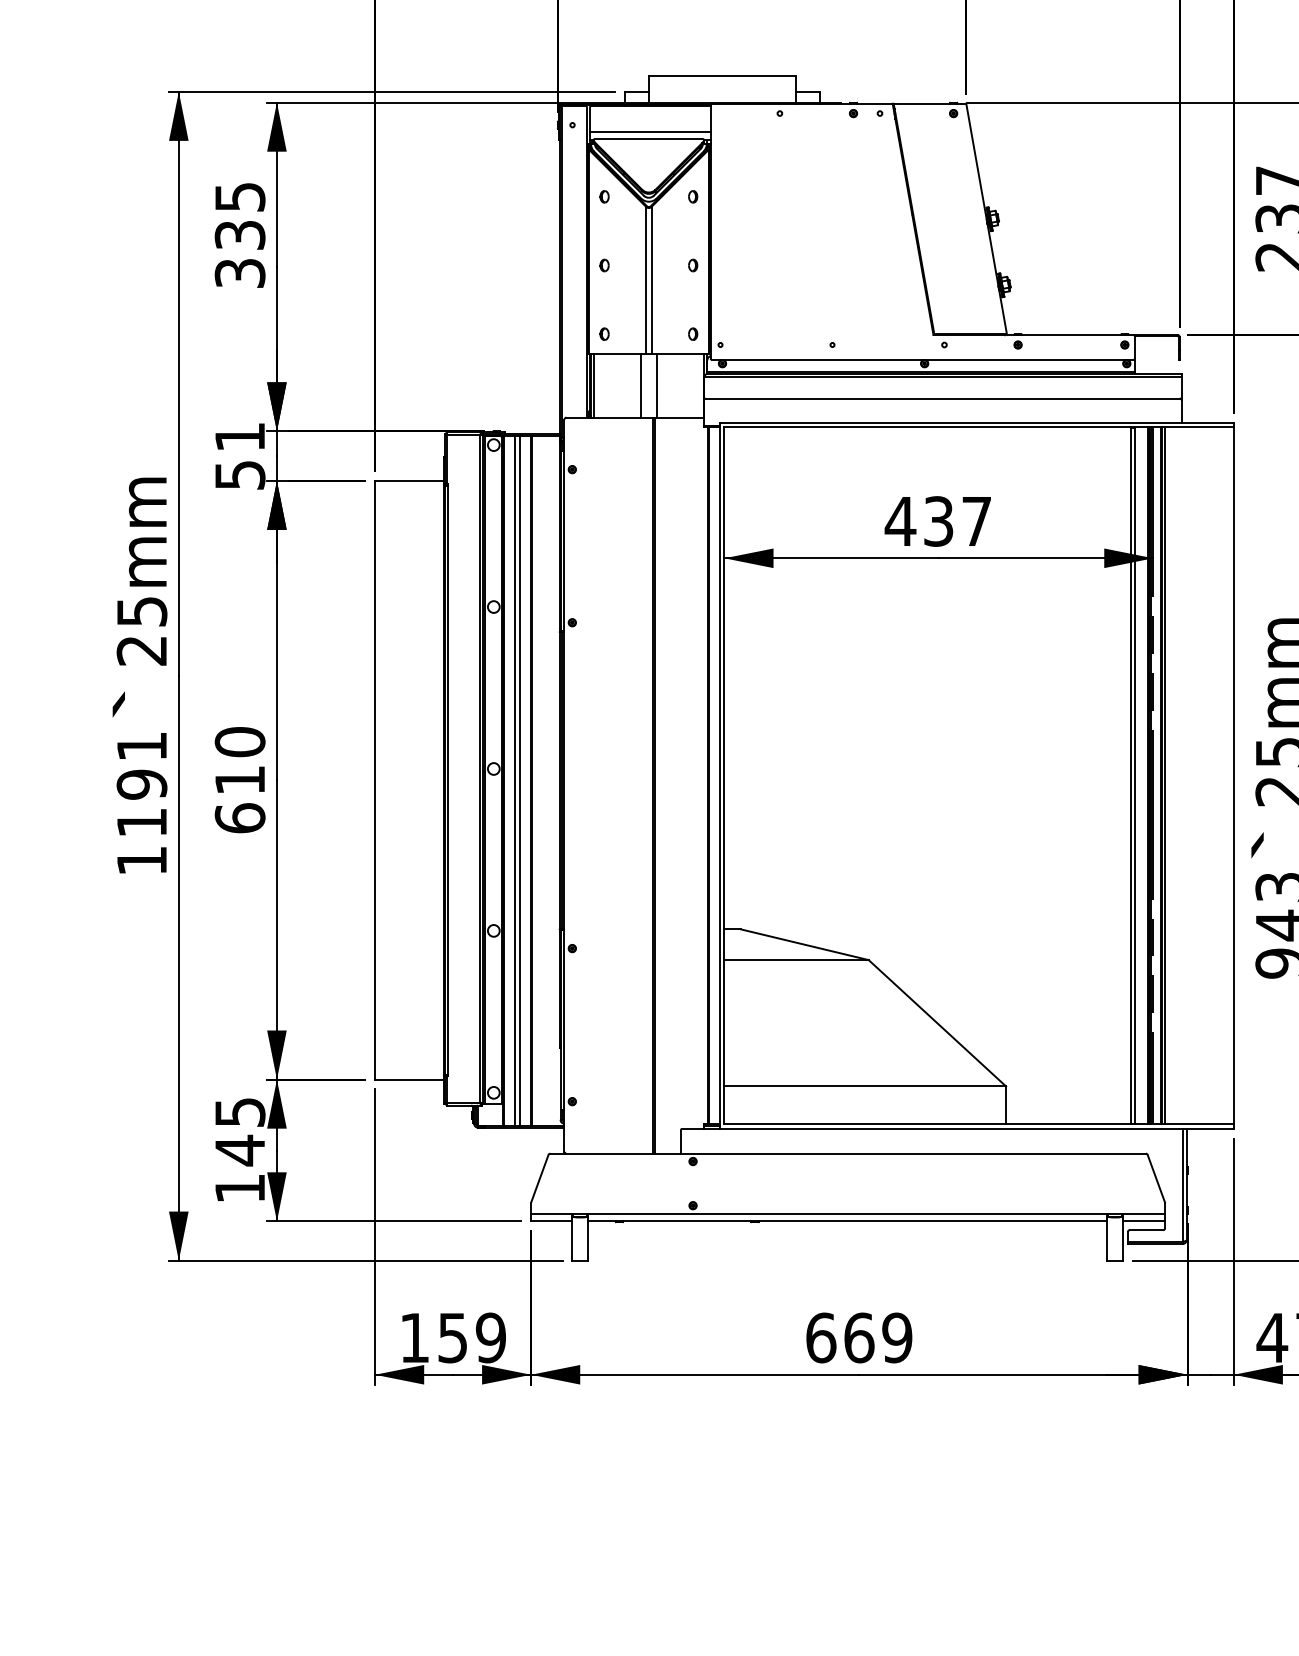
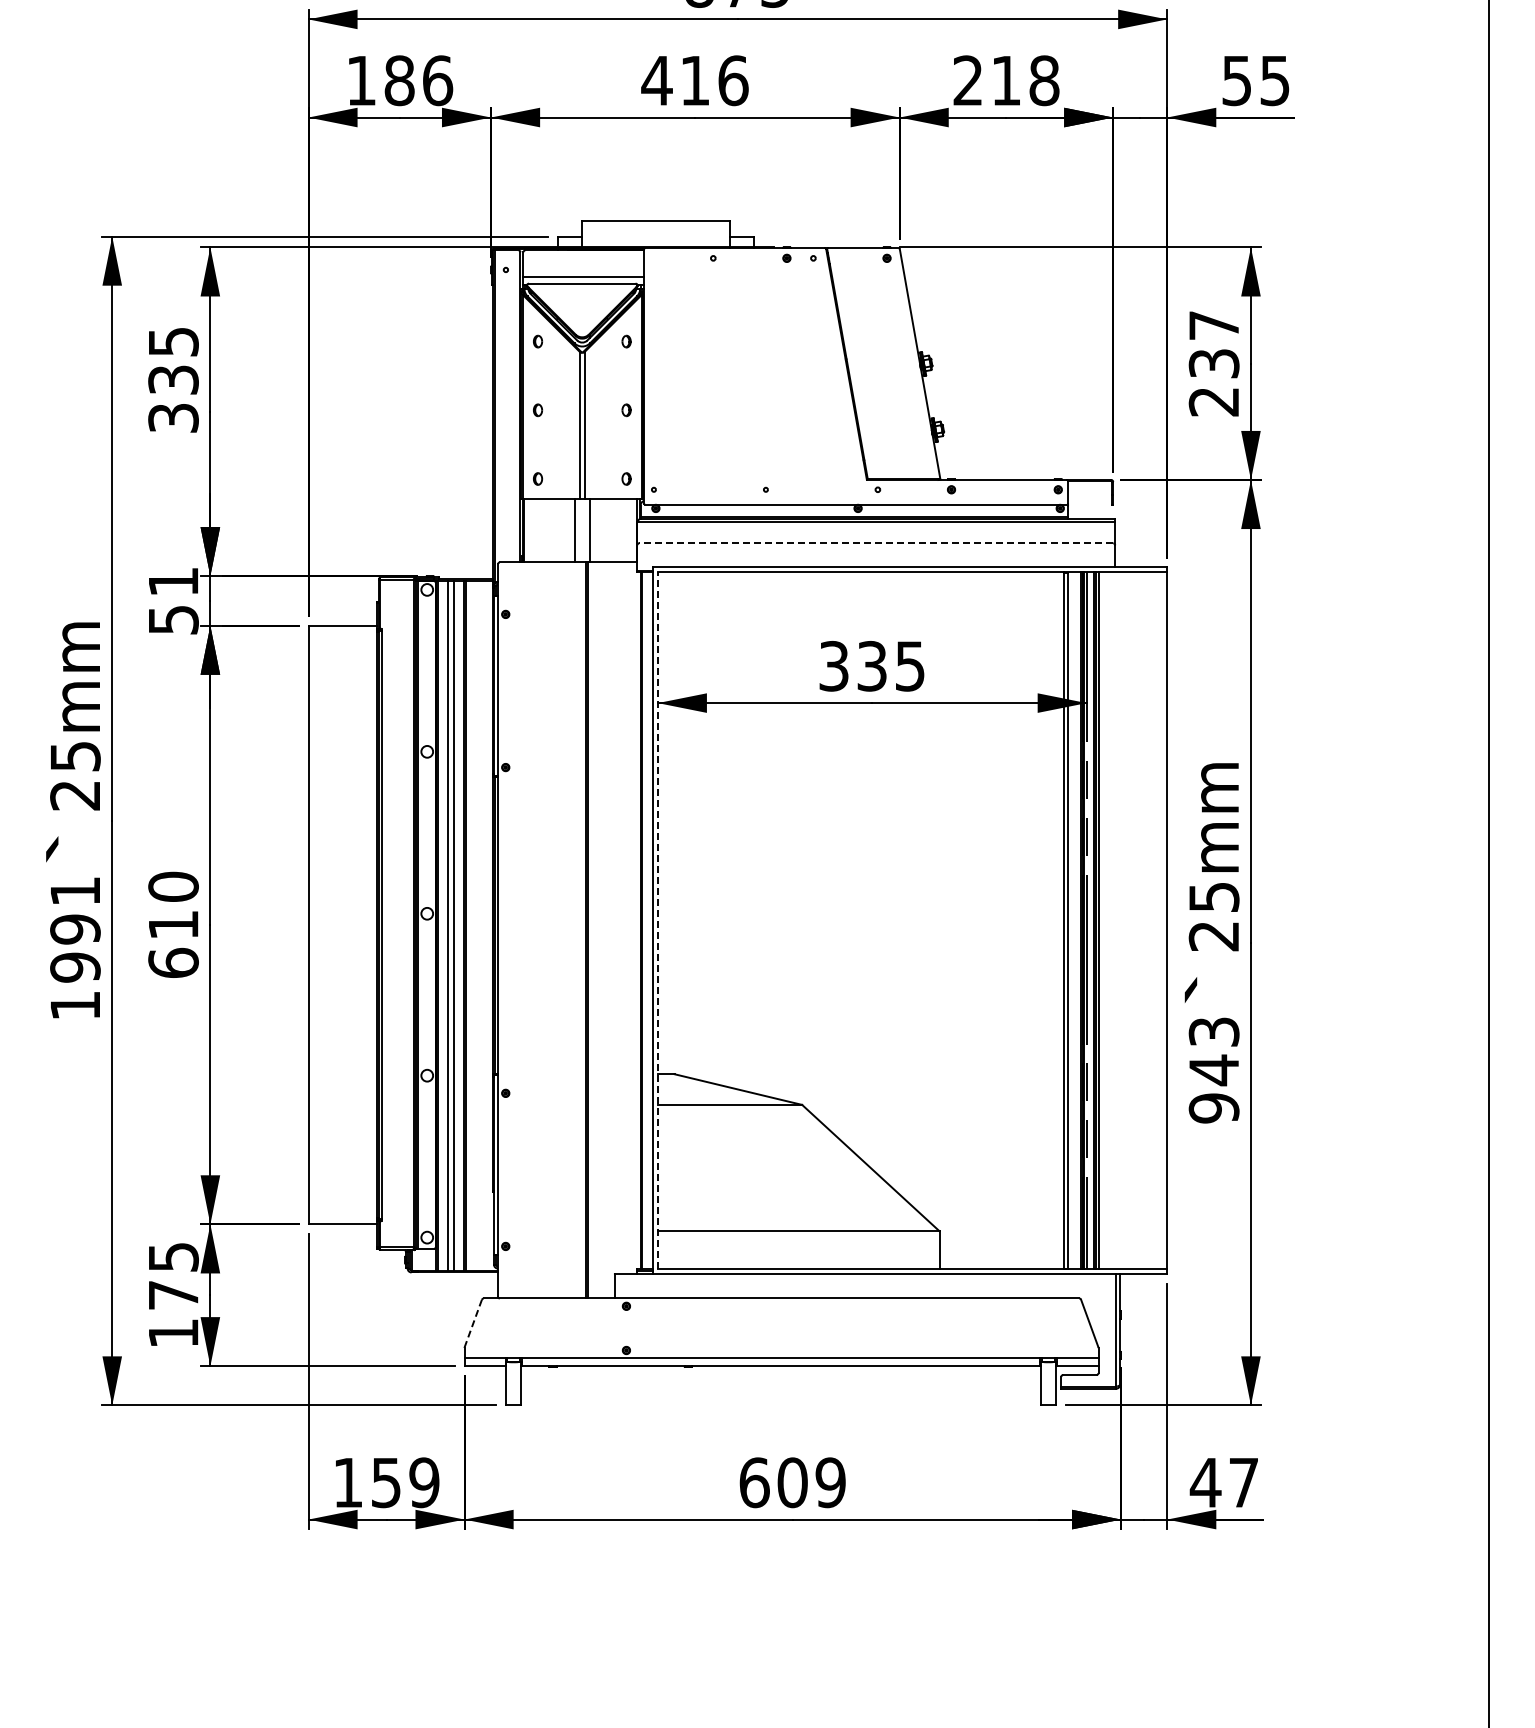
line: (594, 385) -> (527, 530), removed
line: (942, 398) -> (875, 543), solid -> dashed
text: (938, 520) -> (871, 665), 437 -> 335
line: (724, 775) -> (657, 920), solid -> dashed
text: (142, 822) -> (75, 967), 1191 -> 1991
text: (240, 1150) -> (173, 1295), 145 -> 175
line: (540, 1178) -> (473, 1323), solid -> dashed
text: (859, 1337) -> (792, 1482), 669 -> 609

